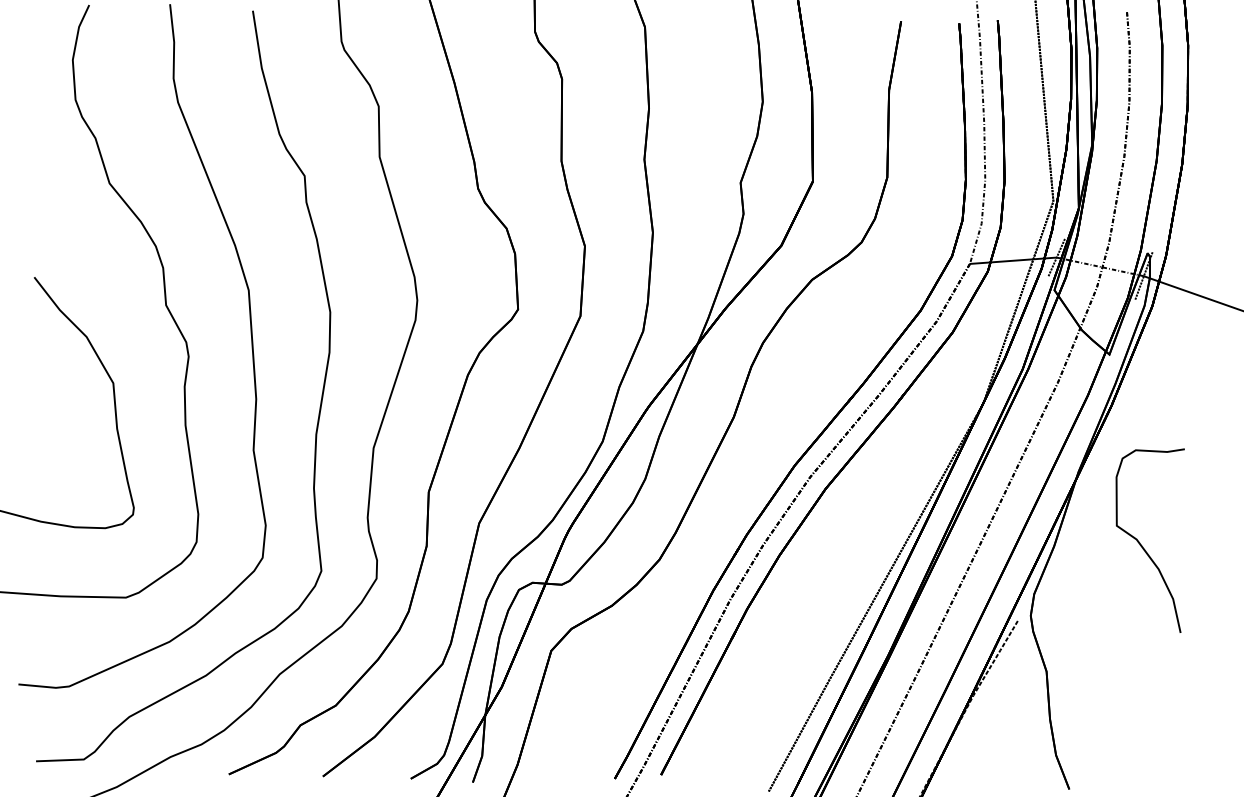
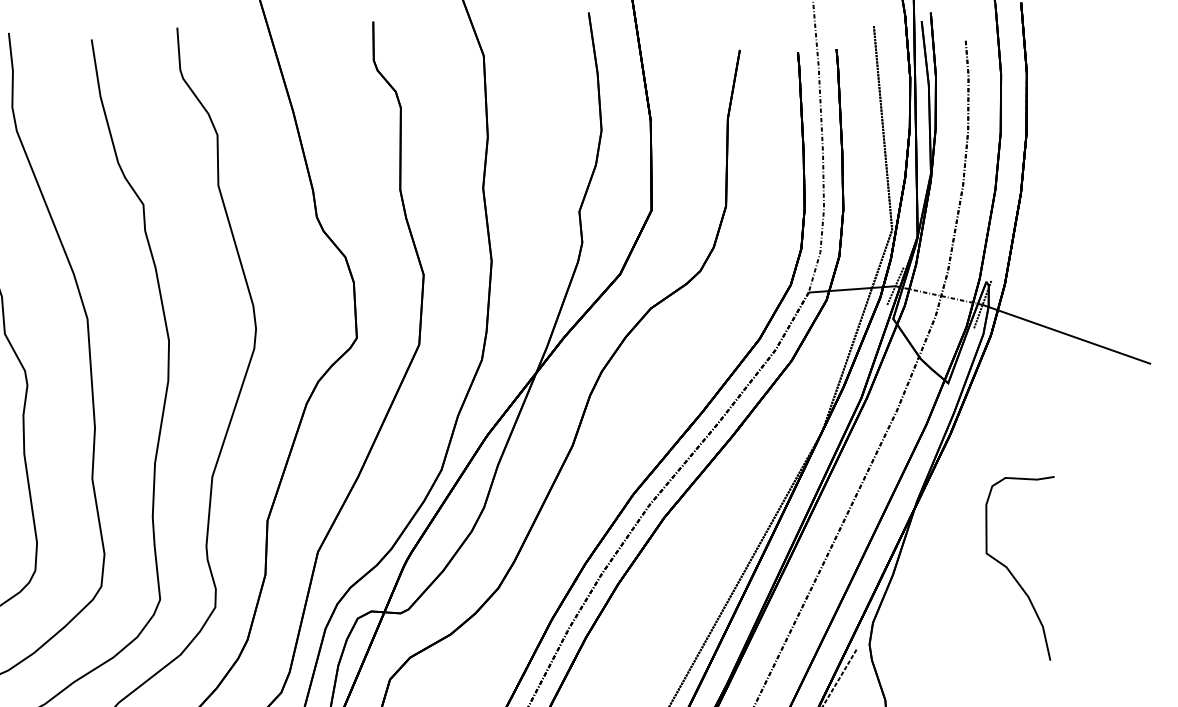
curve: (1142, 545) -> (1012, 573), moved

